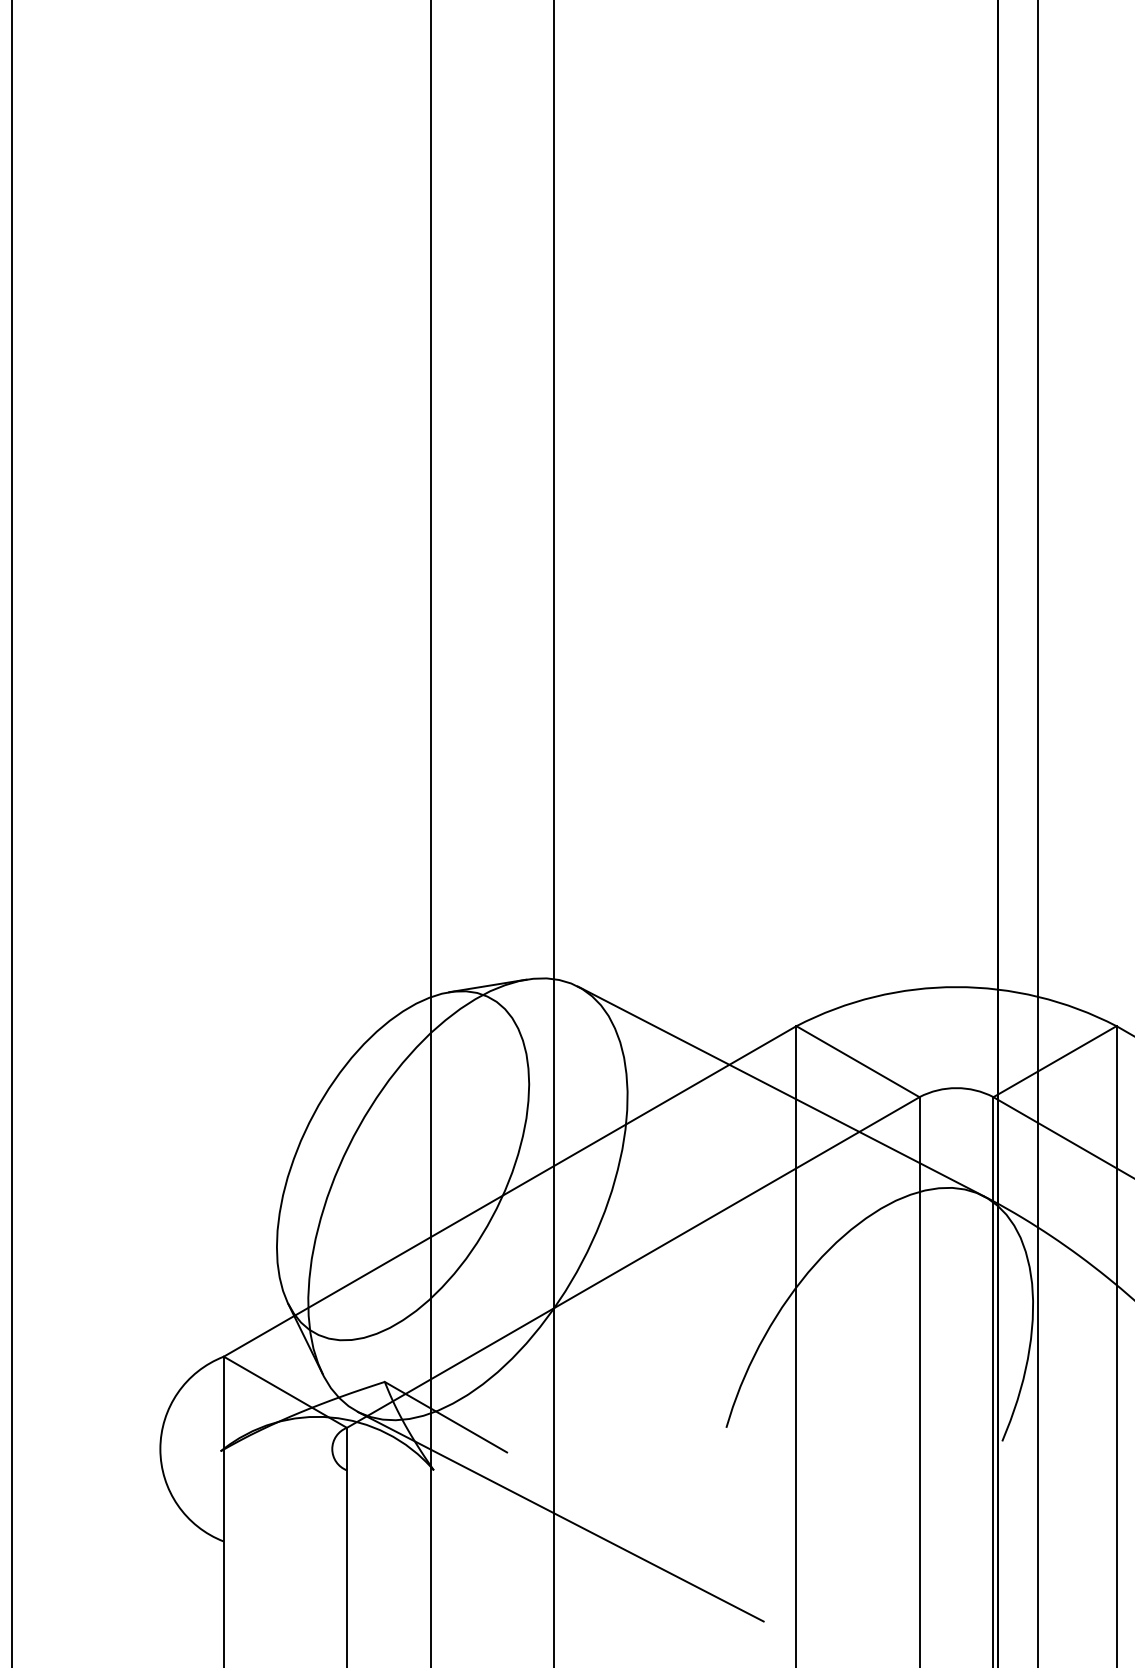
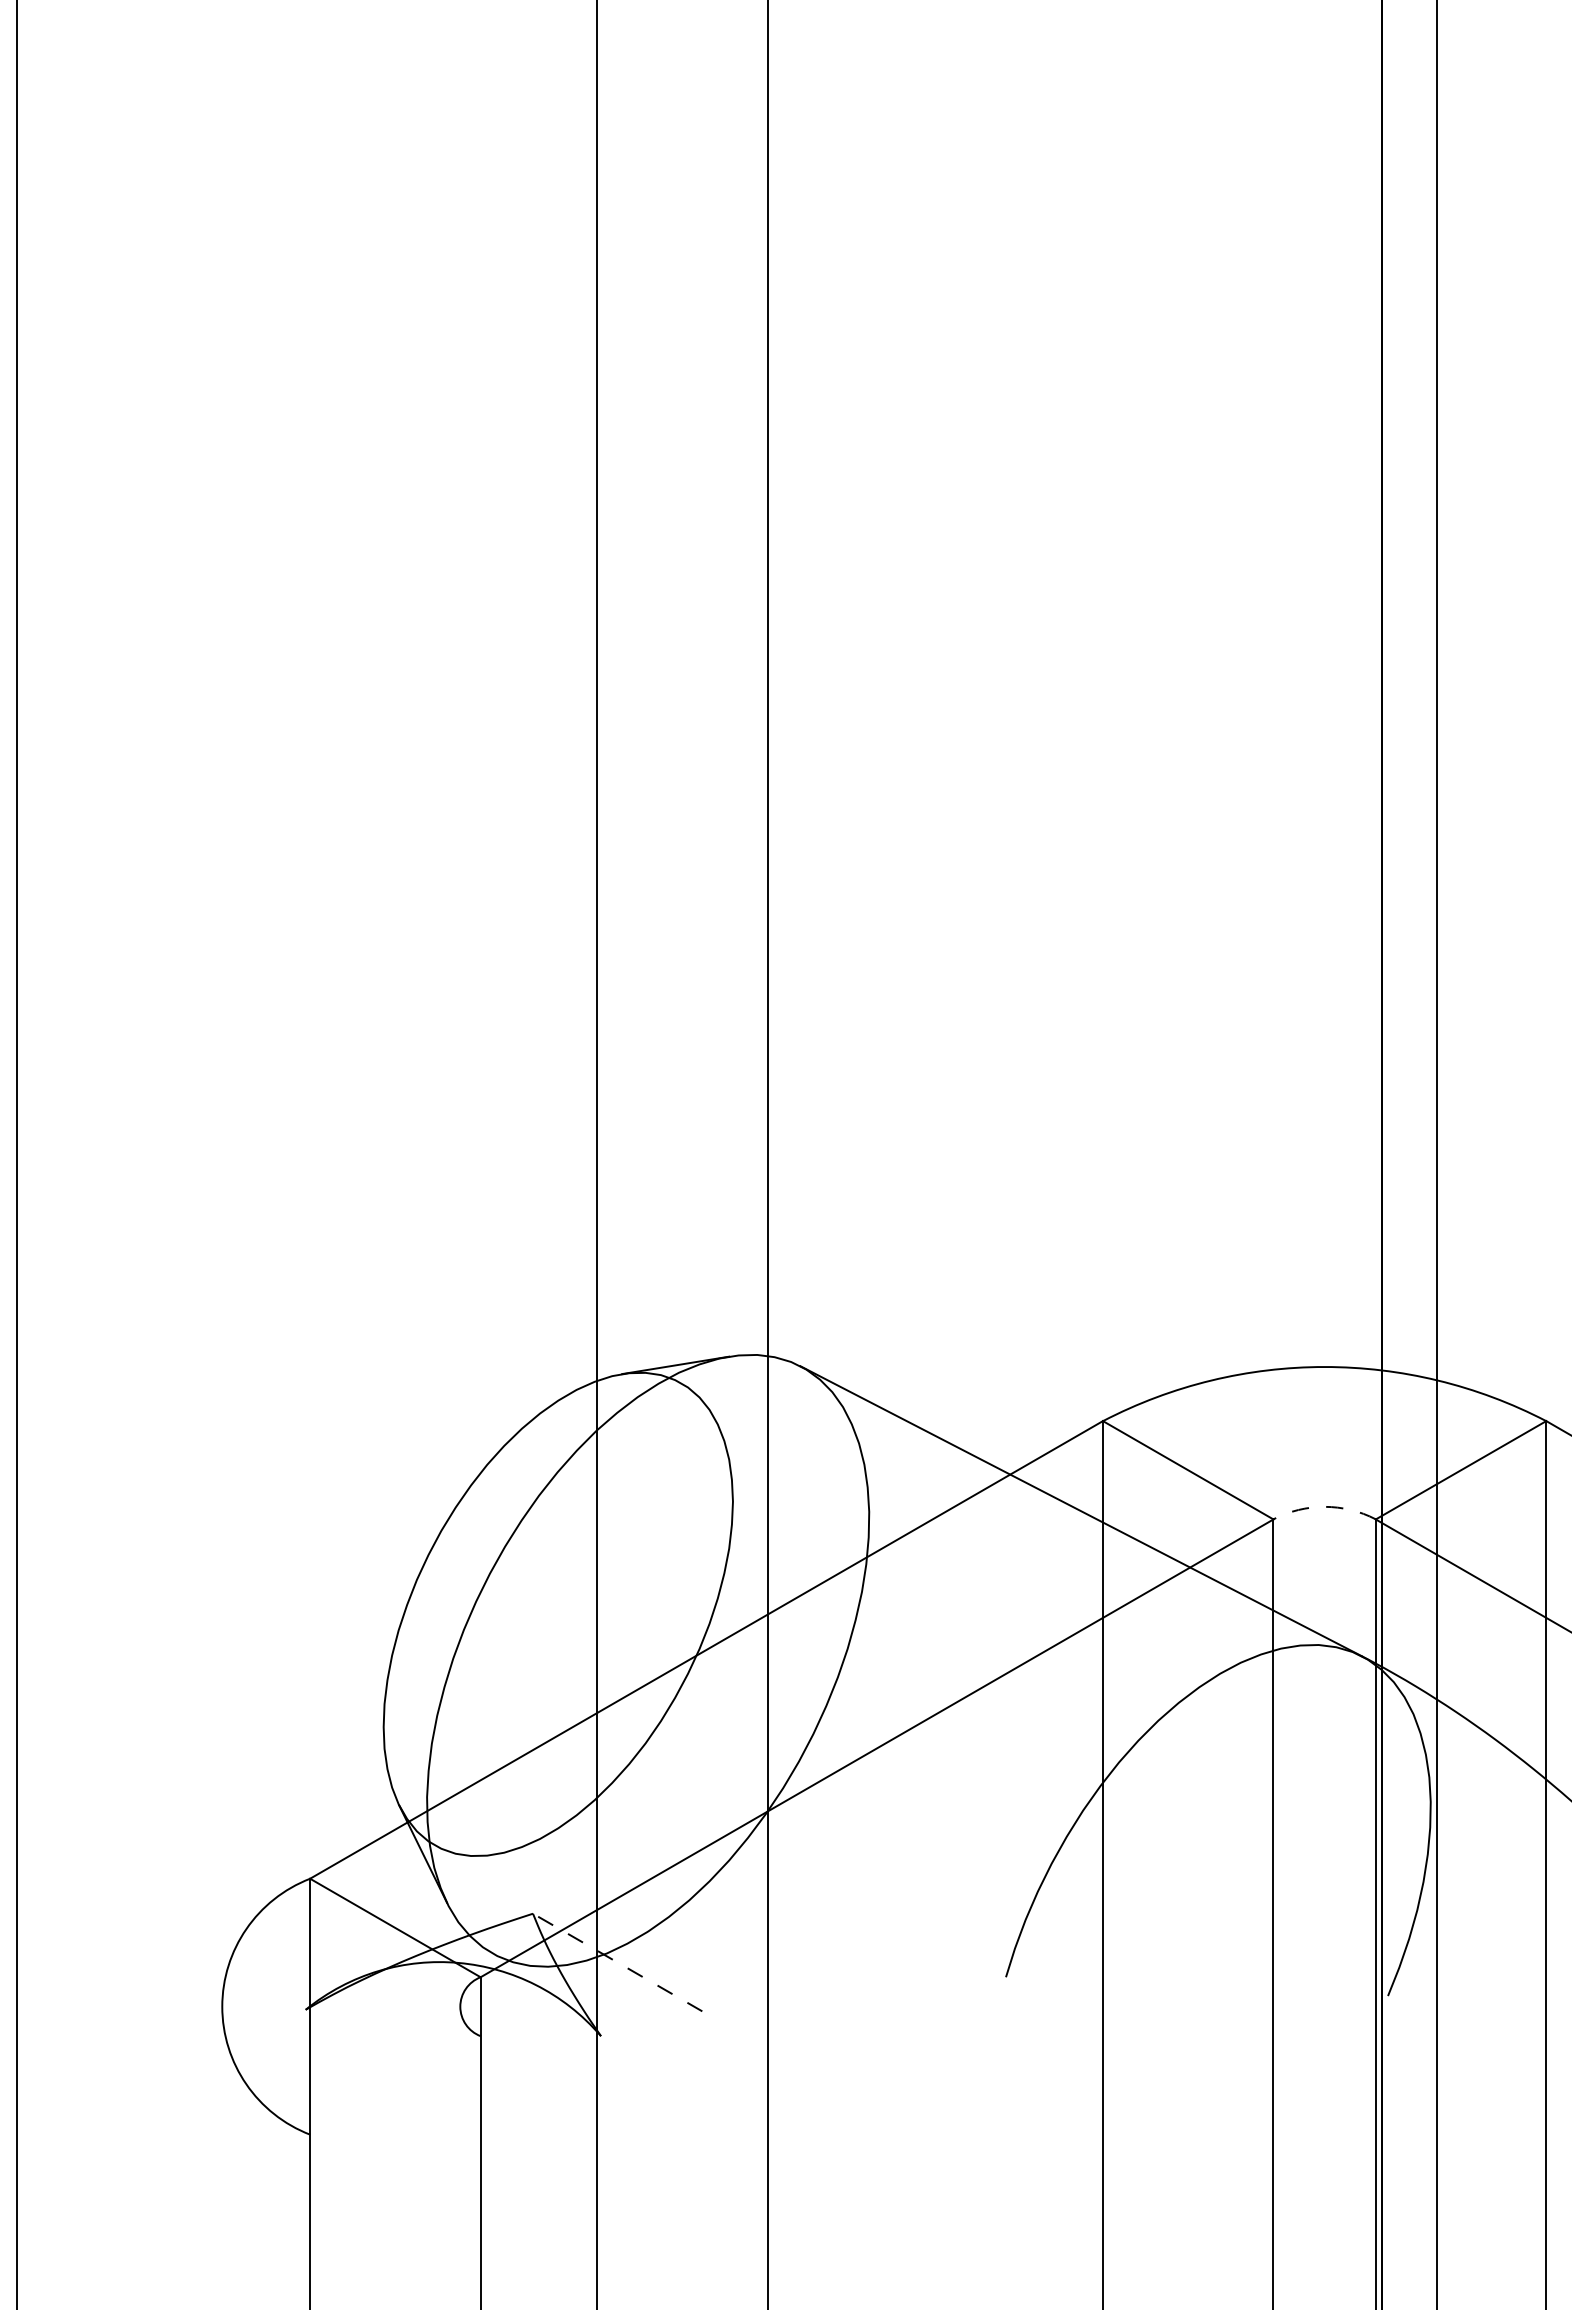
arc: (956, 1087) -> (1324, 1506), solid -> dashed
line: (445, 1417) -> (617, 1962), solid -> dashed
line: (560, 1516) -> (776, 2100), removed

